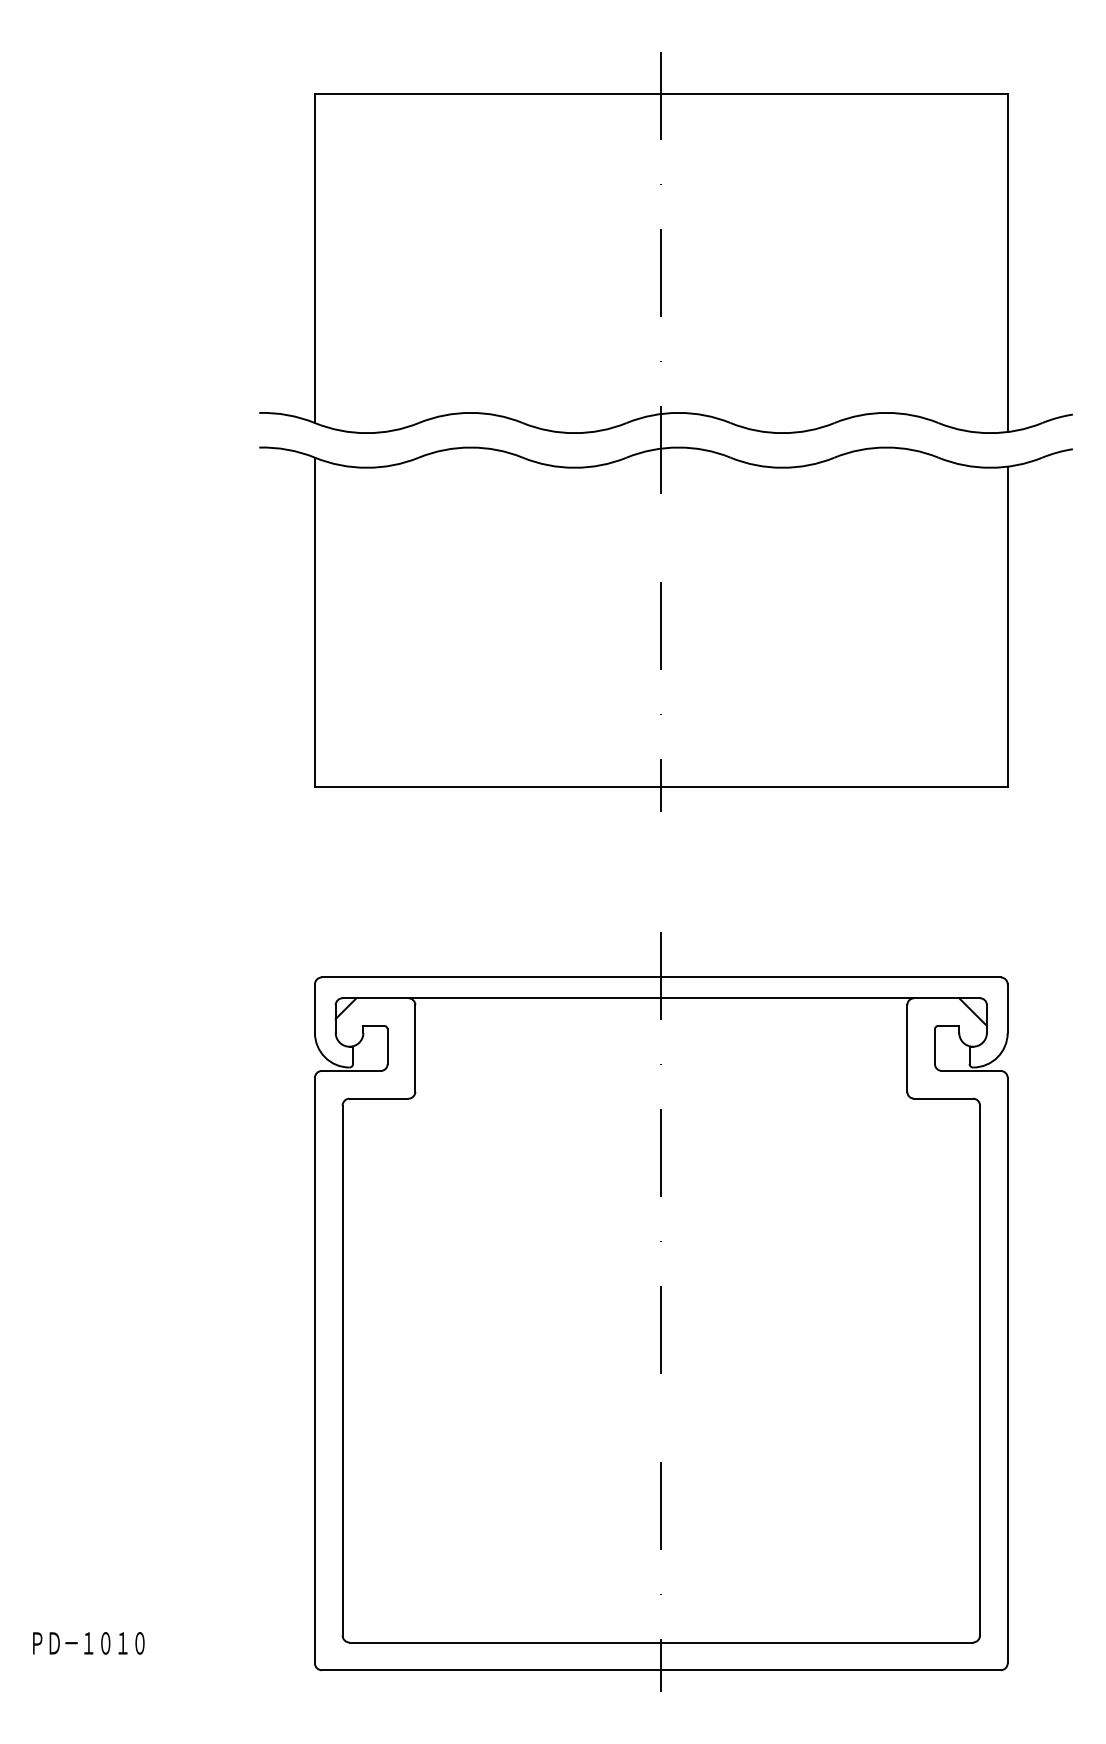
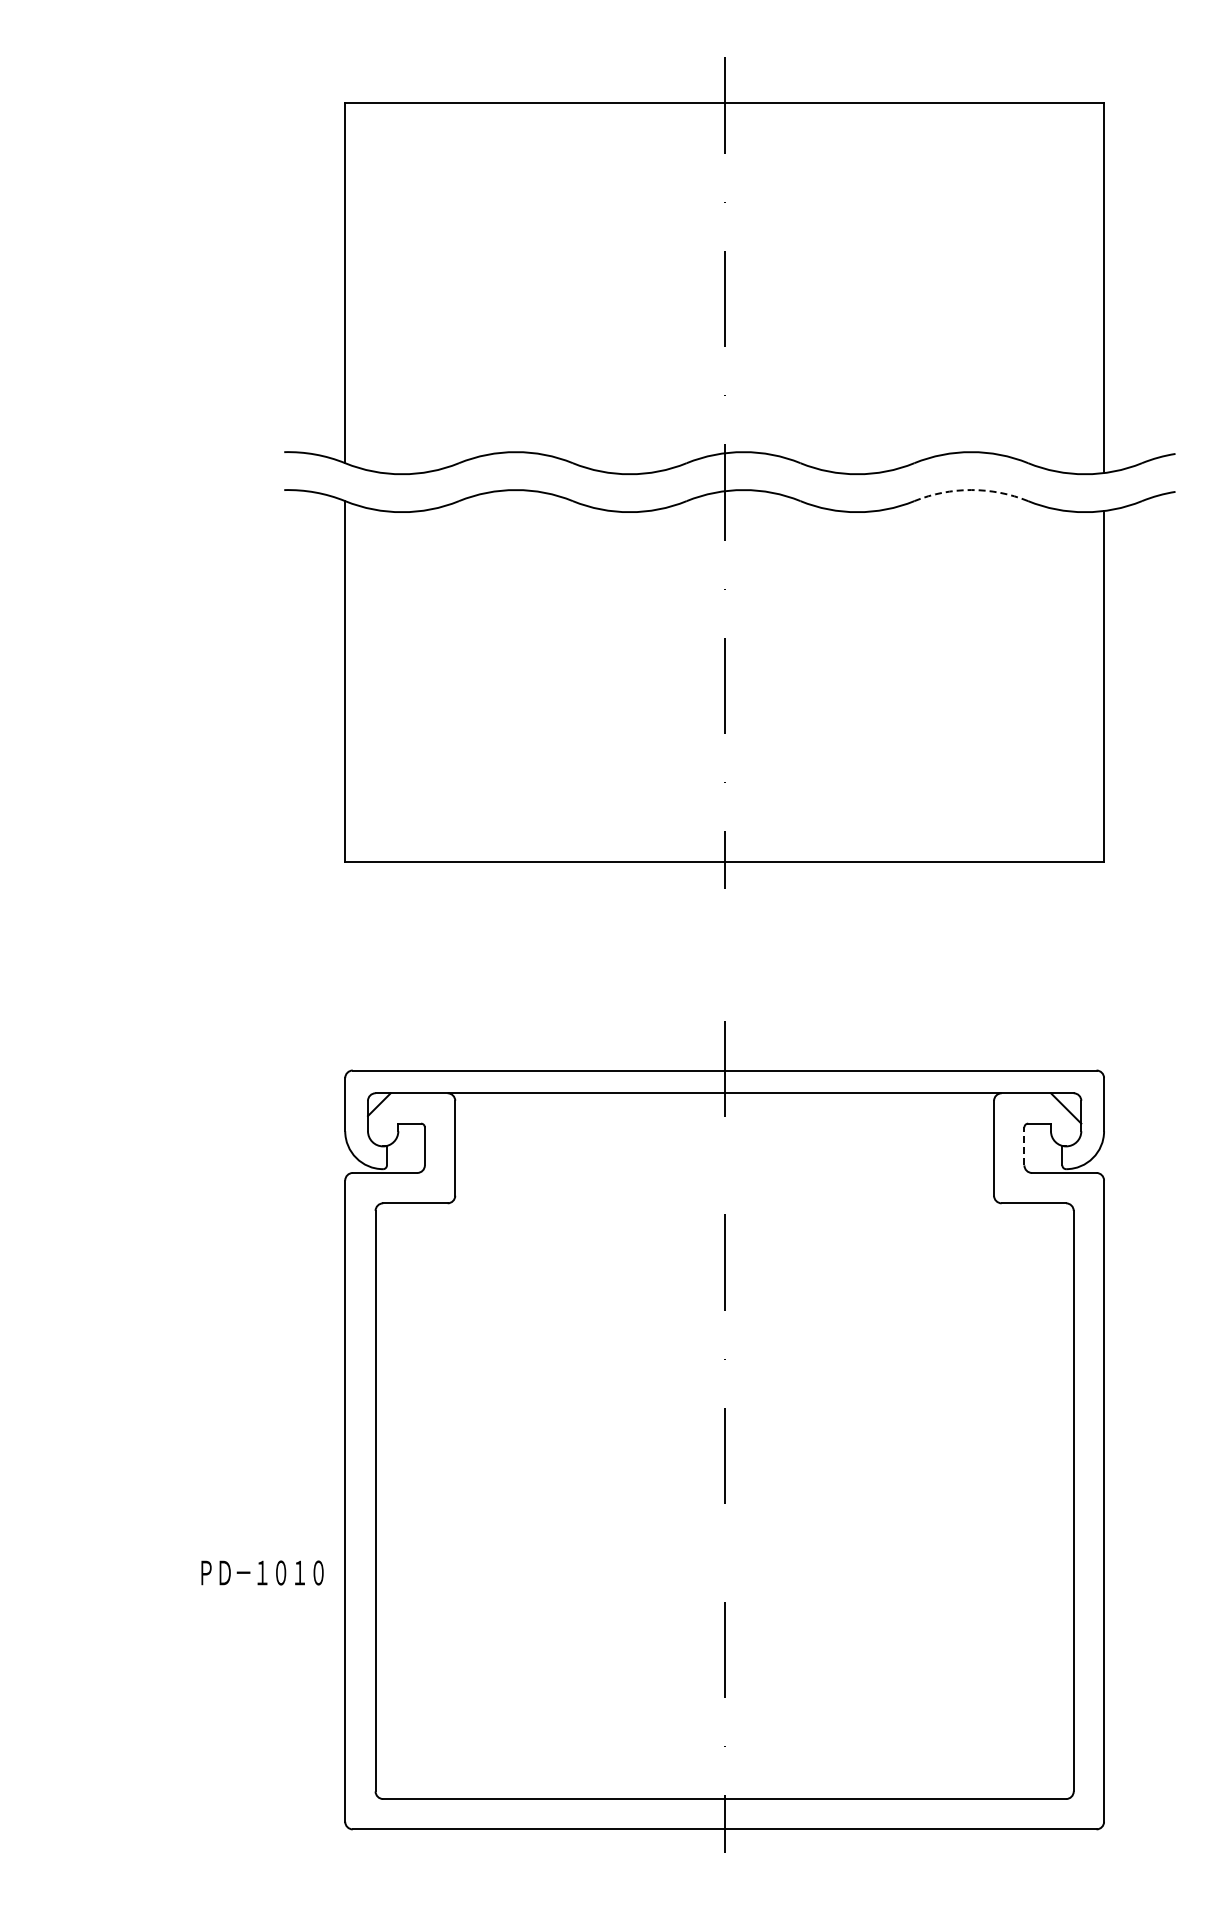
arc: (886, 447) -> (971, 490), solid -> dashed
line: (935, 1046) -> (1024, 1146), solid -> dashed
text: (88, 1642) -> (262, 1572), moved

